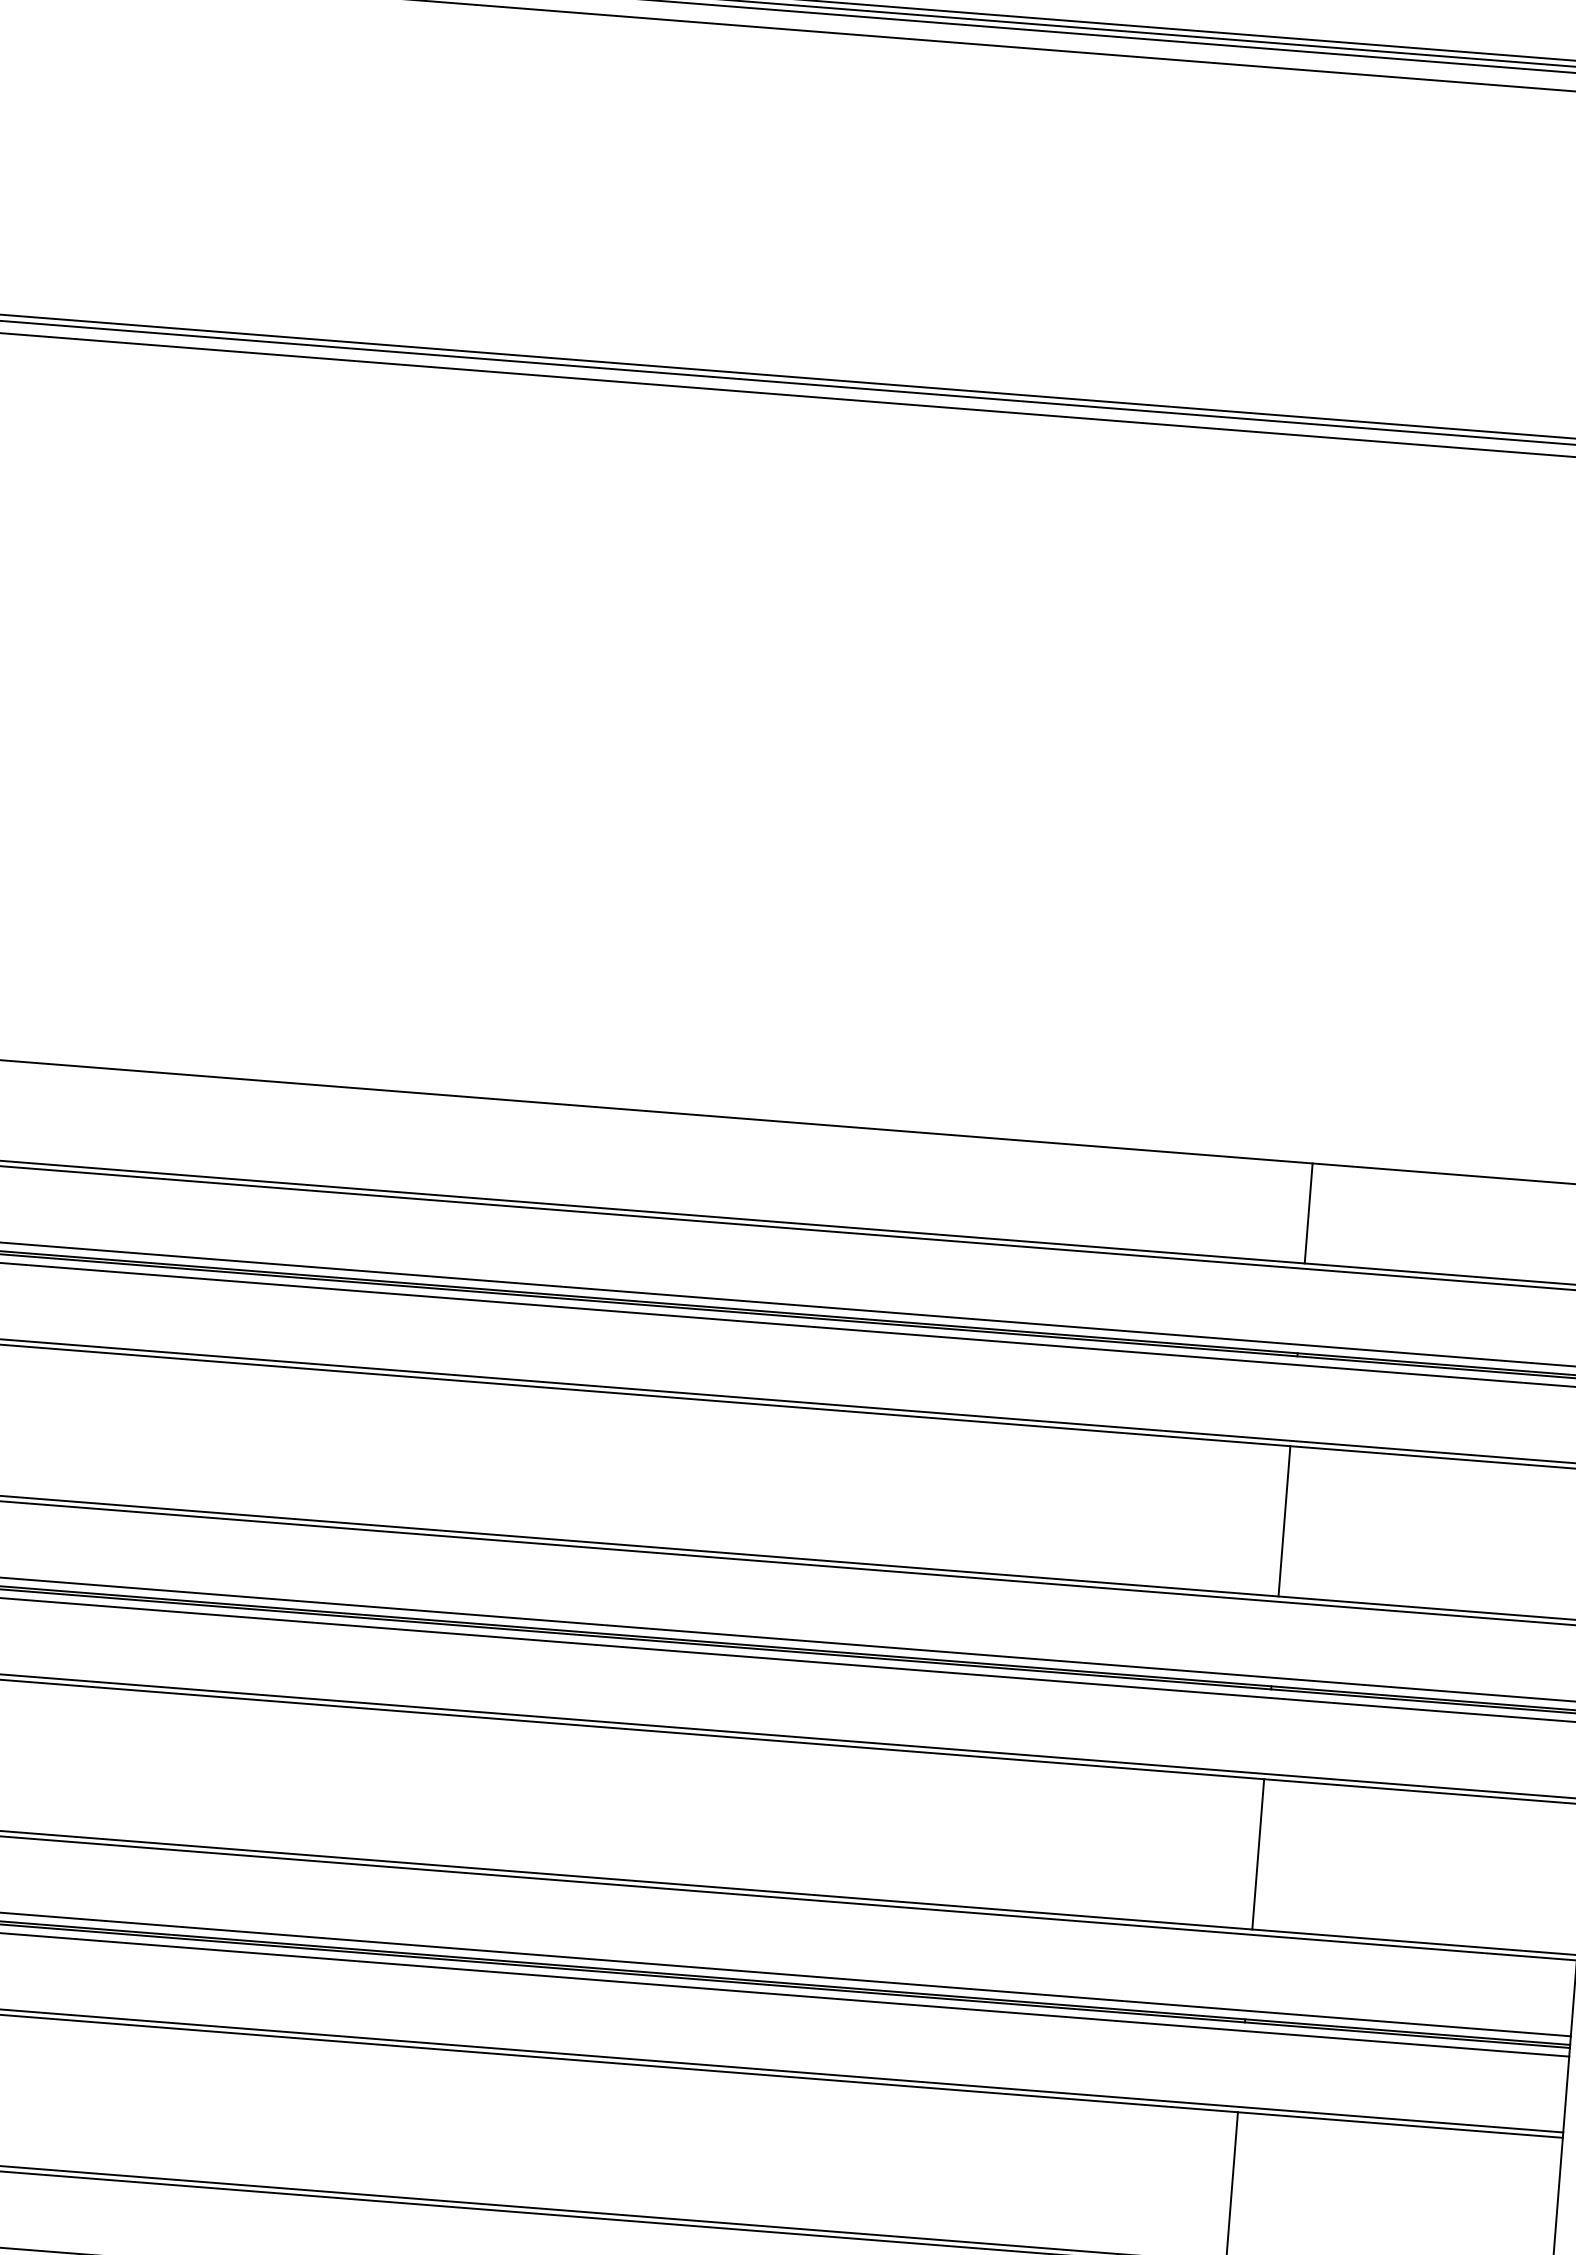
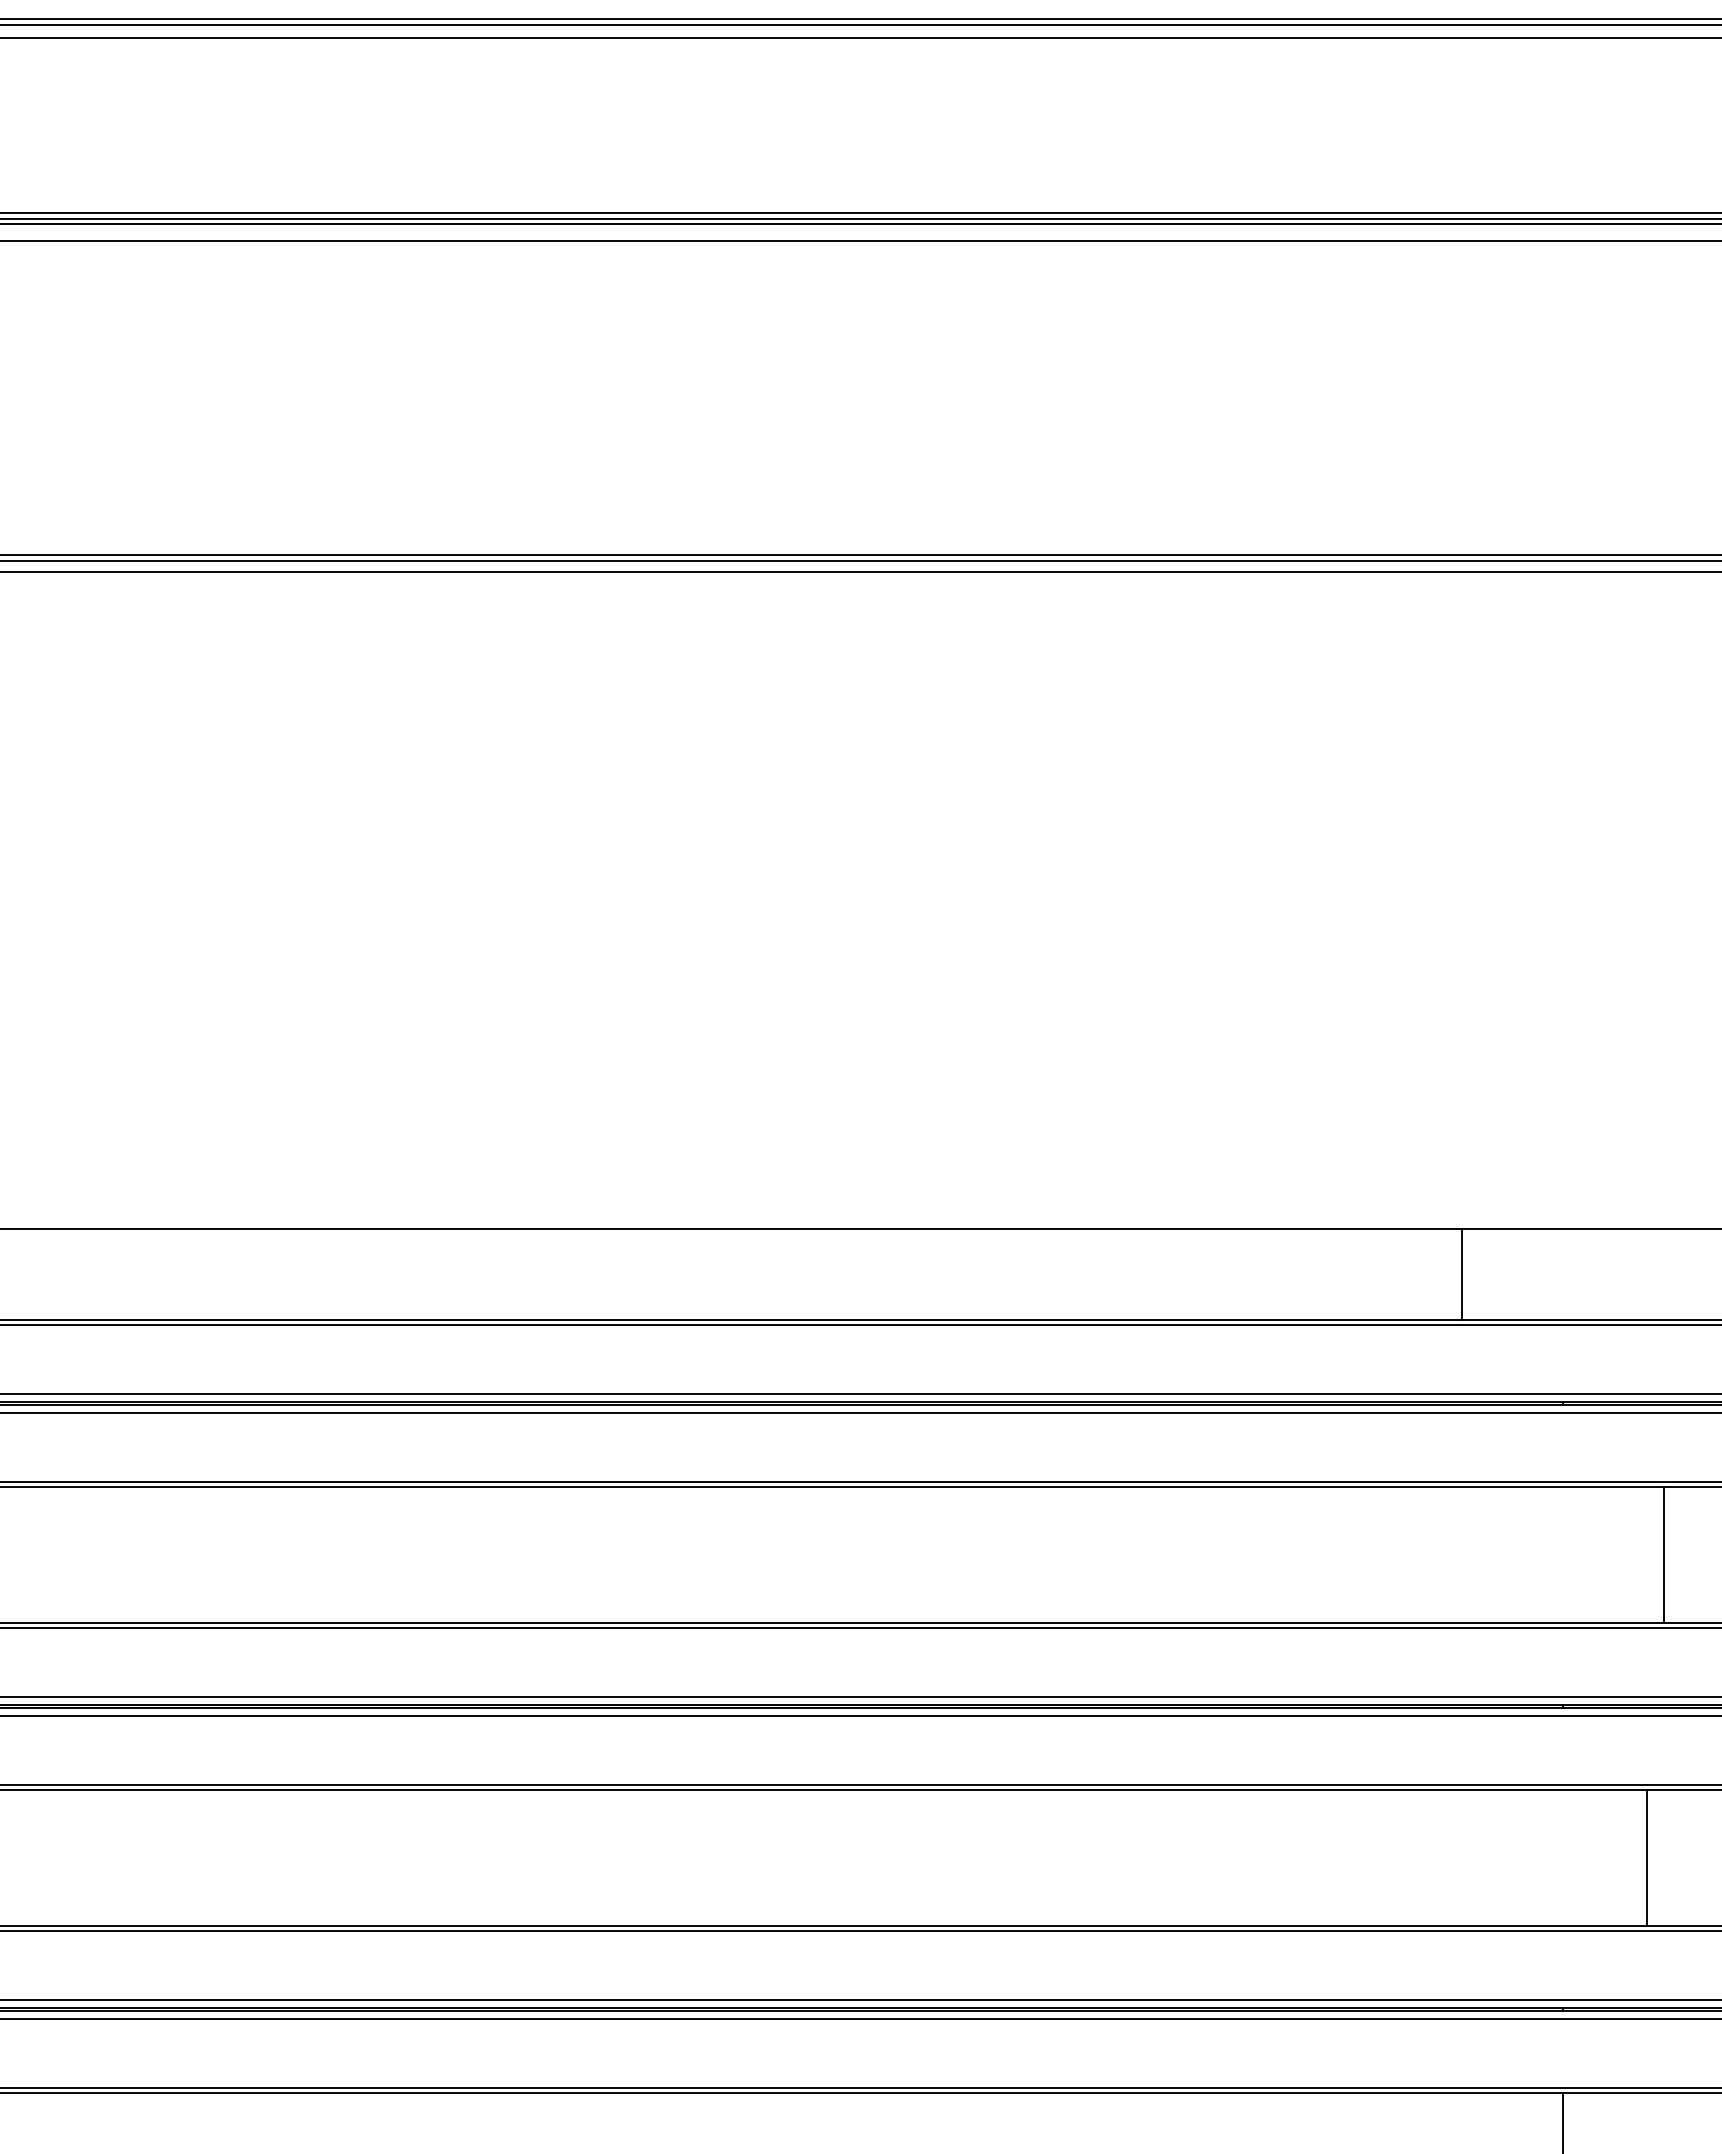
line: (1309, 1213) -> (1462, 1274), moved
line: (1284, 1520) -> (1664, 1554), moved
line: (1258, 1853) -> (1647, 1857), moved

